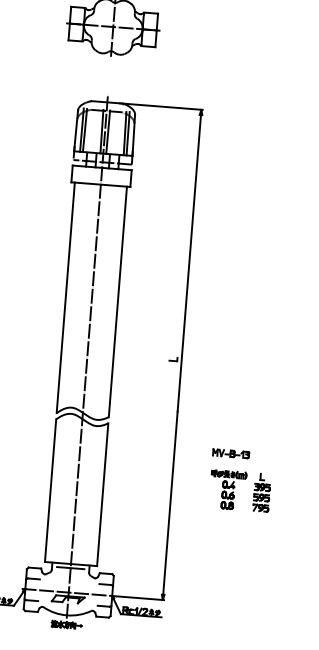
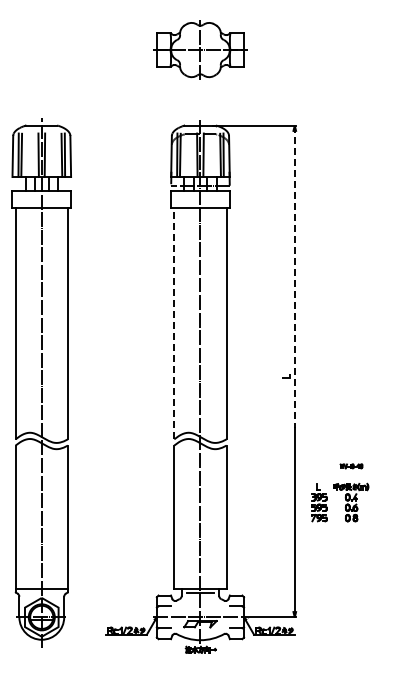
line: (189, 261) -> (294, 277), solid -> dashed
line: (65, 297) -> (174, 323), solid -> dashed
part: (231, 454) -> (351, 466), size x0.6
part: (262, 492) -> (319, 502), moved

